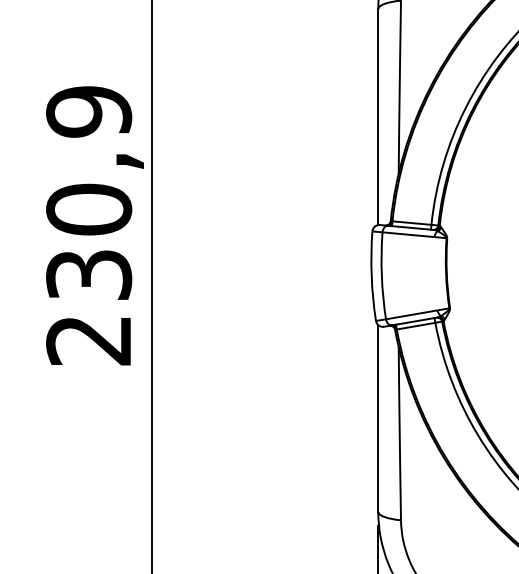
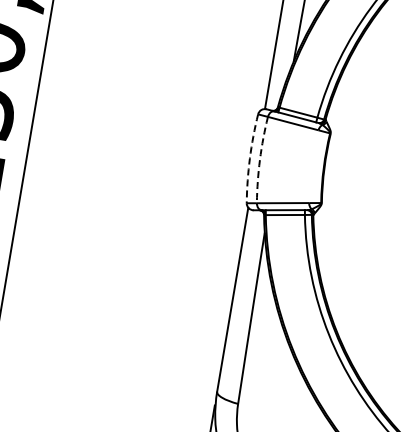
arc: (381, 275) -> (259, 159), solid -> dashed
arc: (371, 276) -> (249, 158), solid -> dashed

